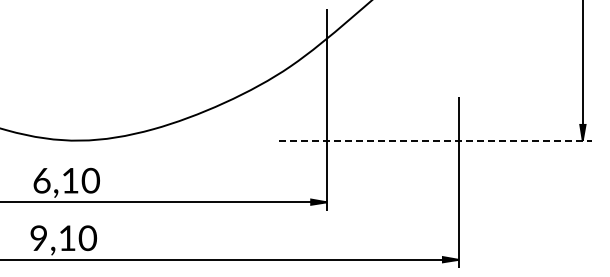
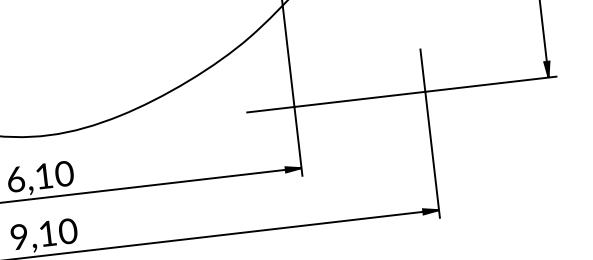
line: (435, 140) -> (402, 94), dashed -> solid

